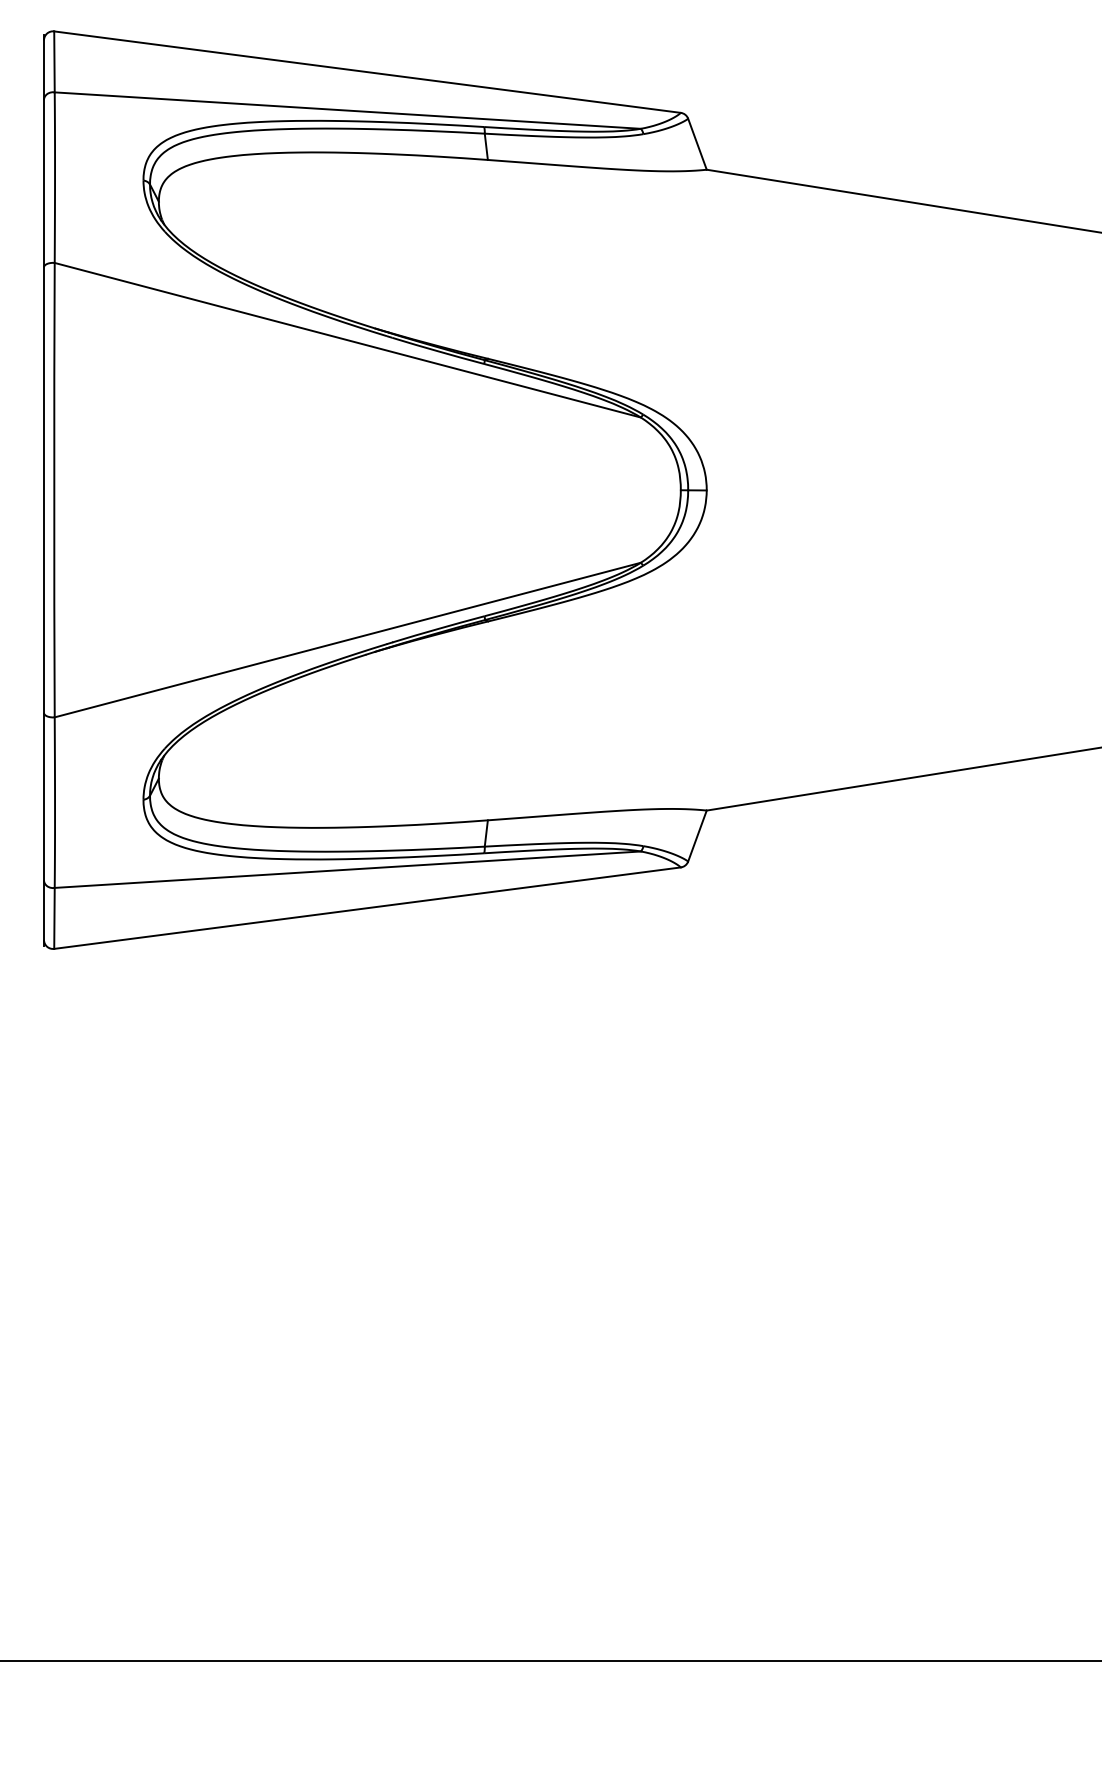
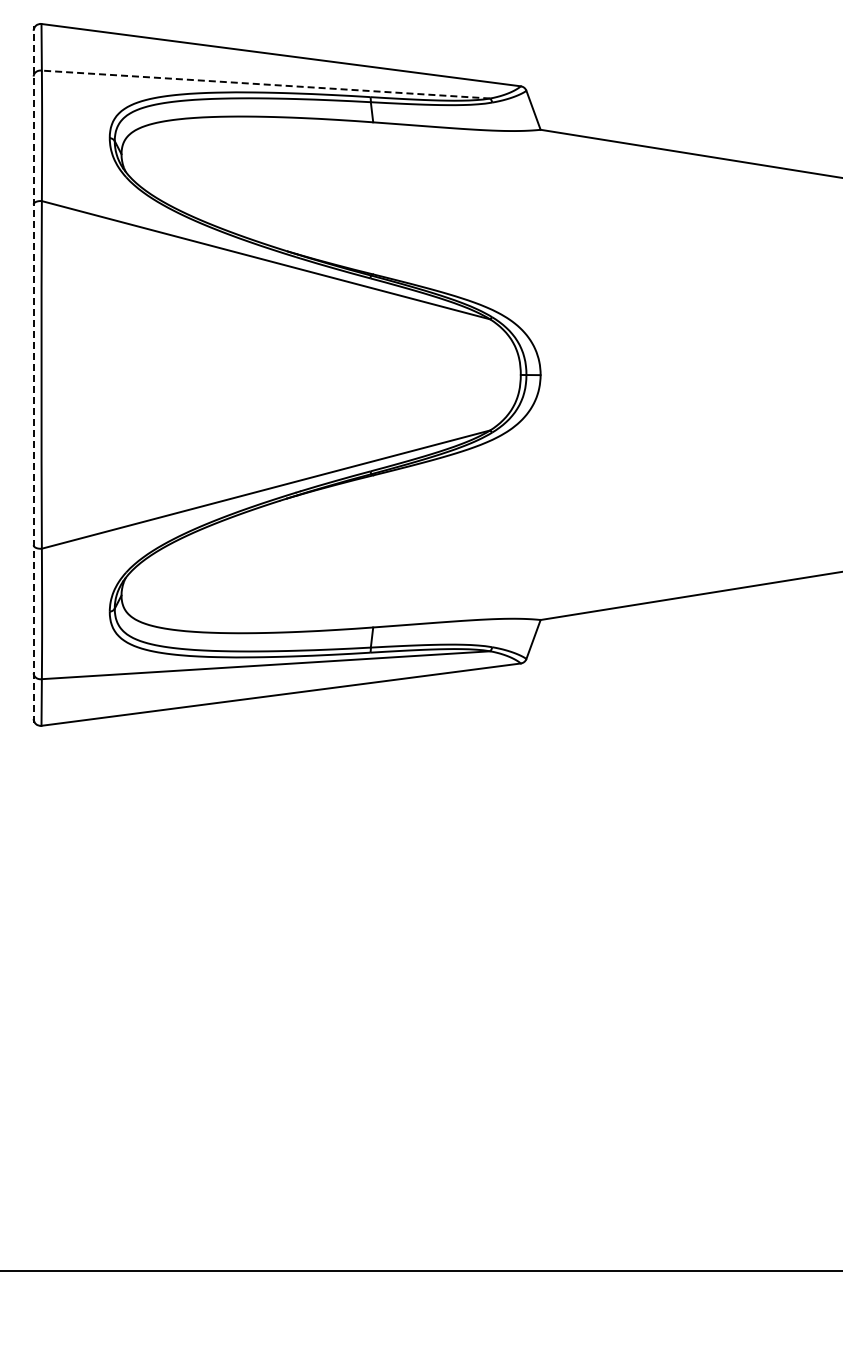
line: (348, 110) -> (266, 84), solid -> dashed
line: (43, 489) -> (33, 374), solid -> dashed

